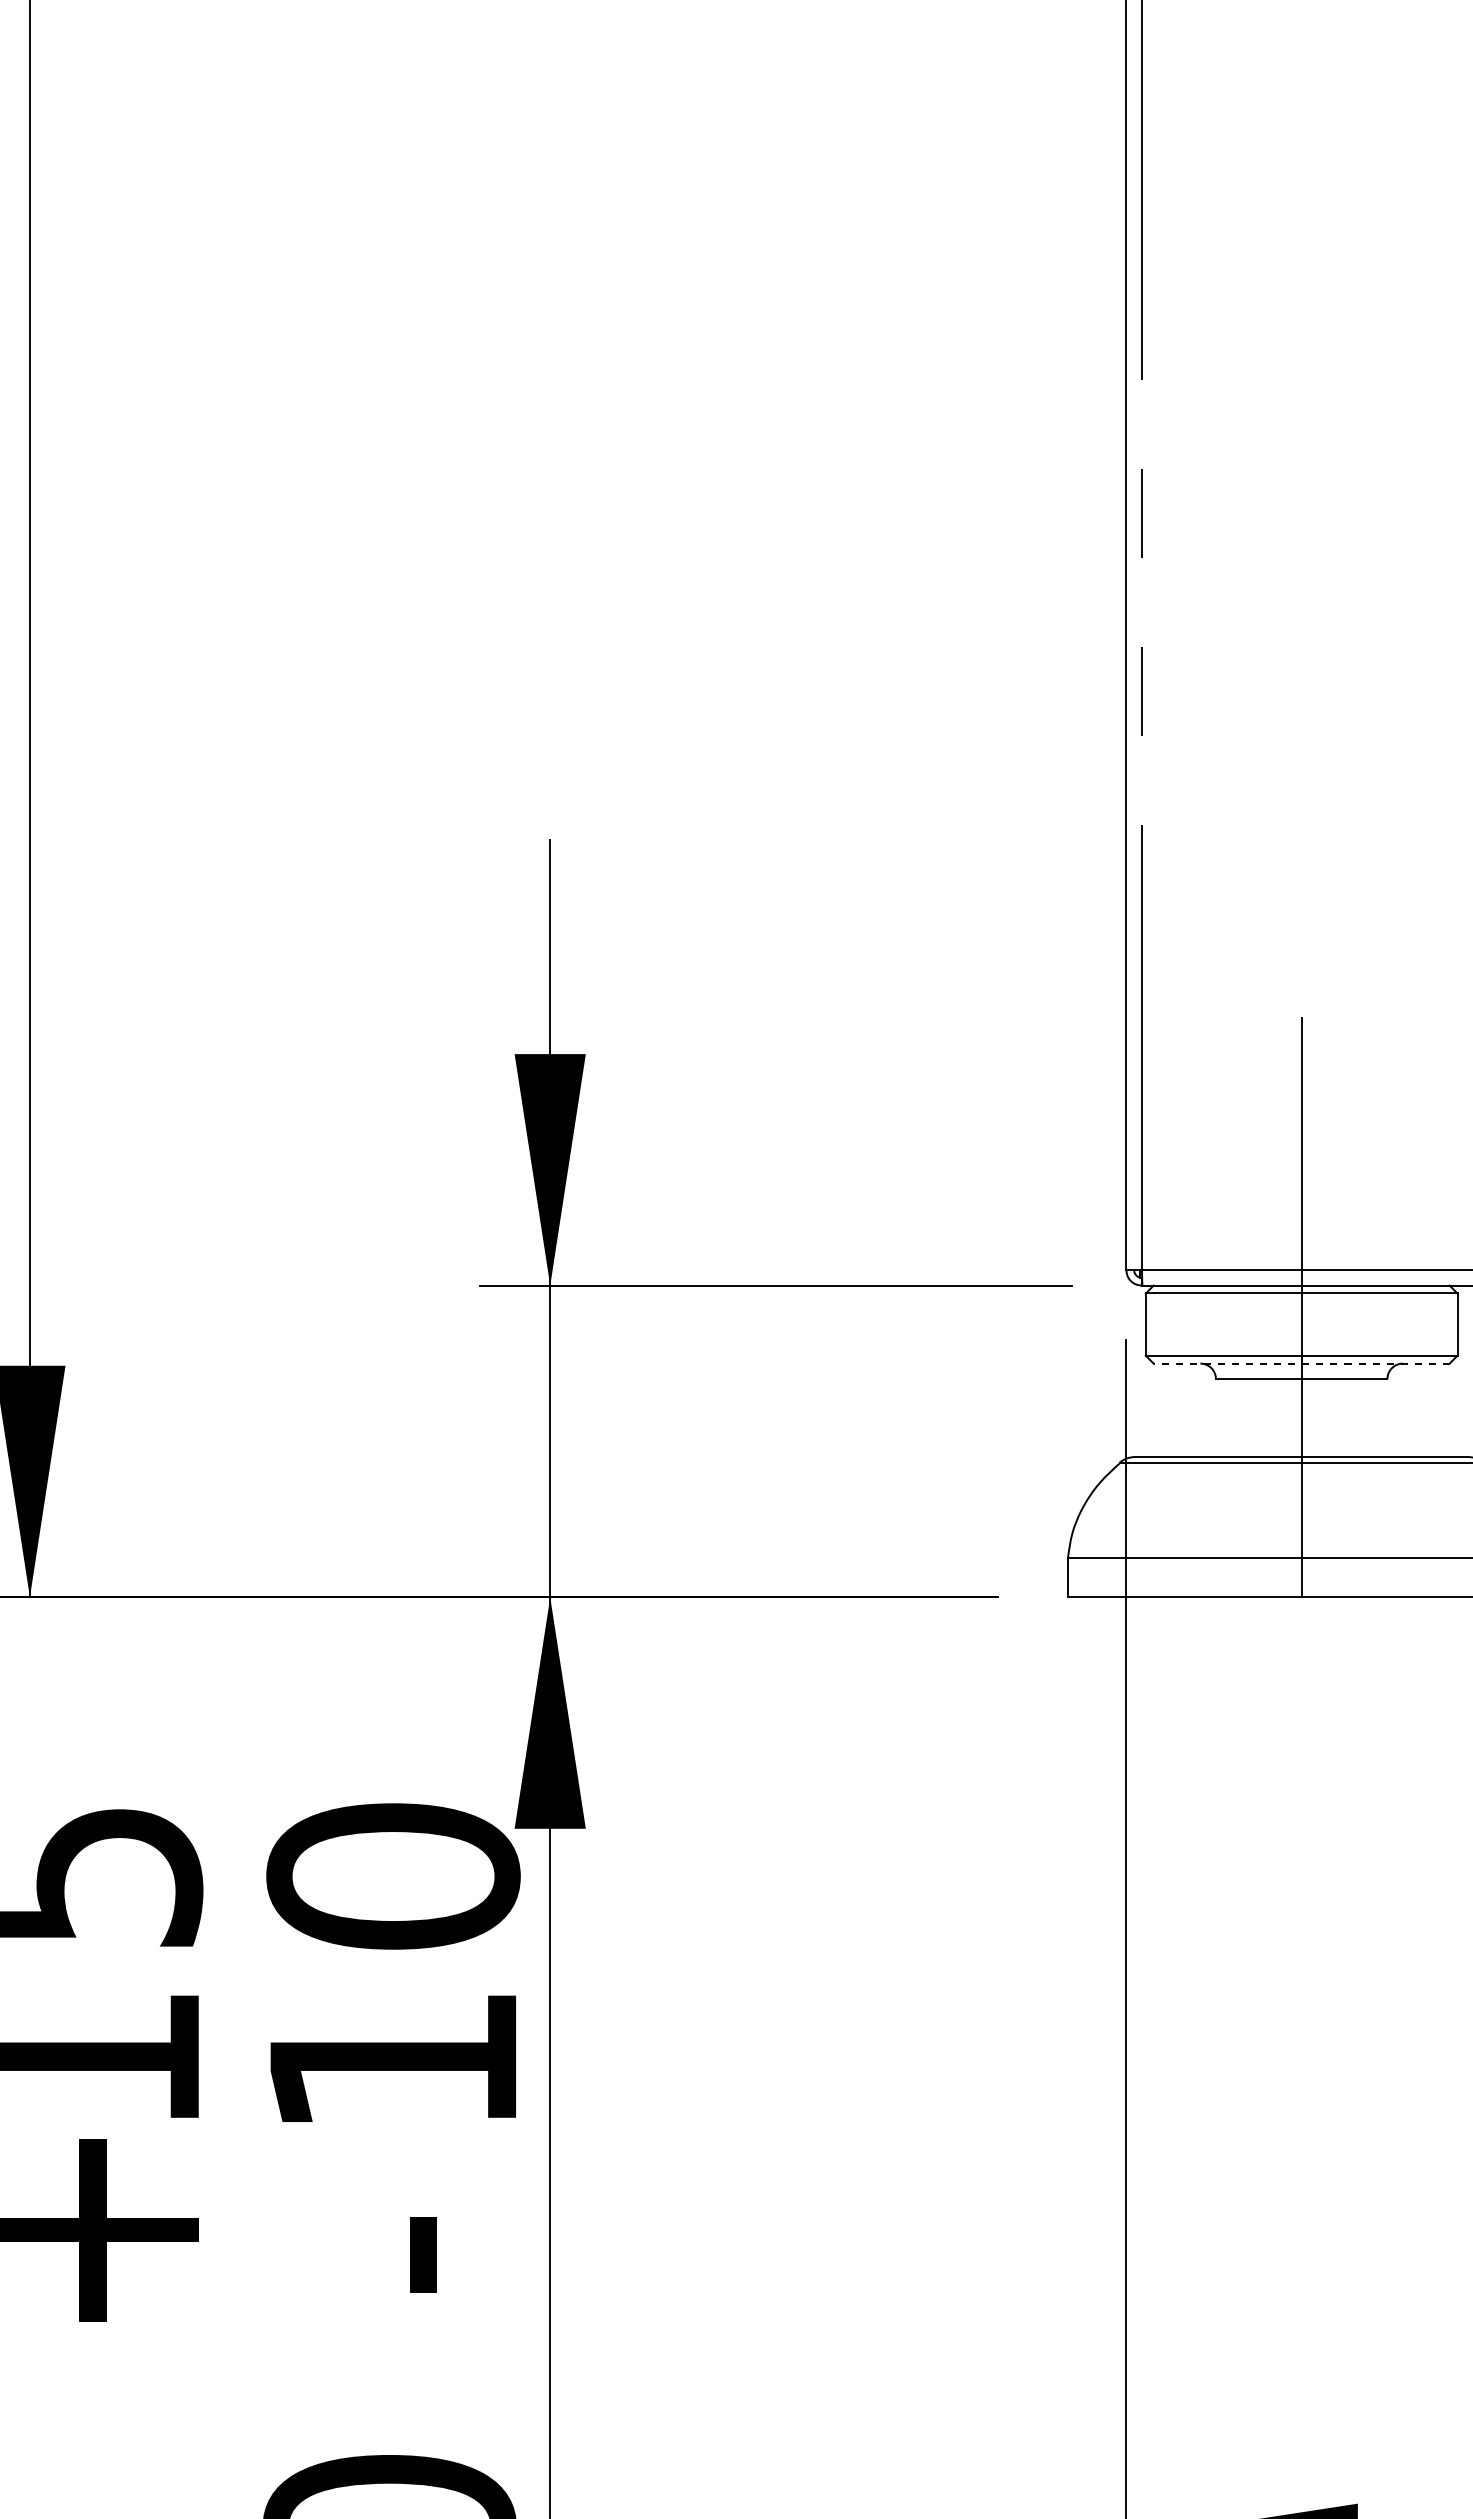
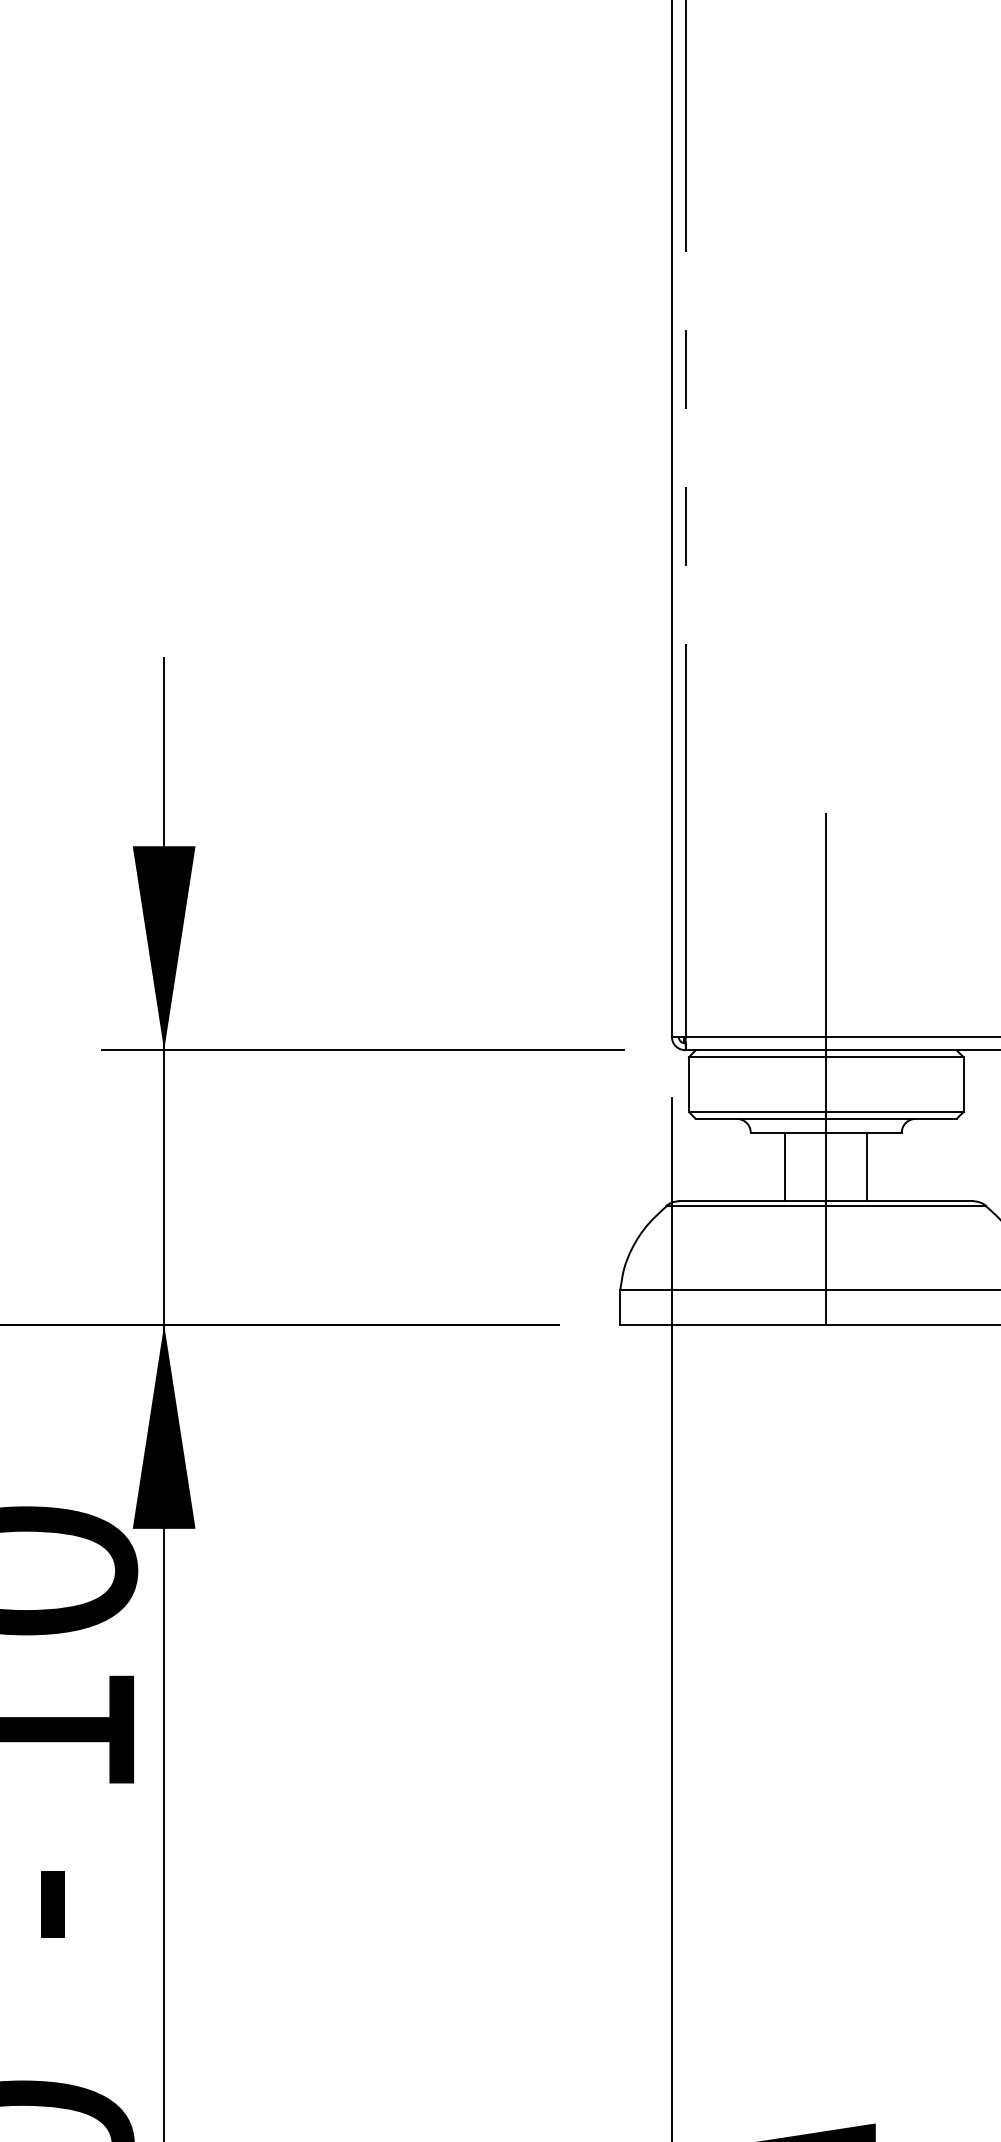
line: (1301, 1363) -> (826, 1118), dashed -> solid
line: (1254, 1418) -> (784, 1167), added
line: (1348, 1418) -> (867, 1167), added

